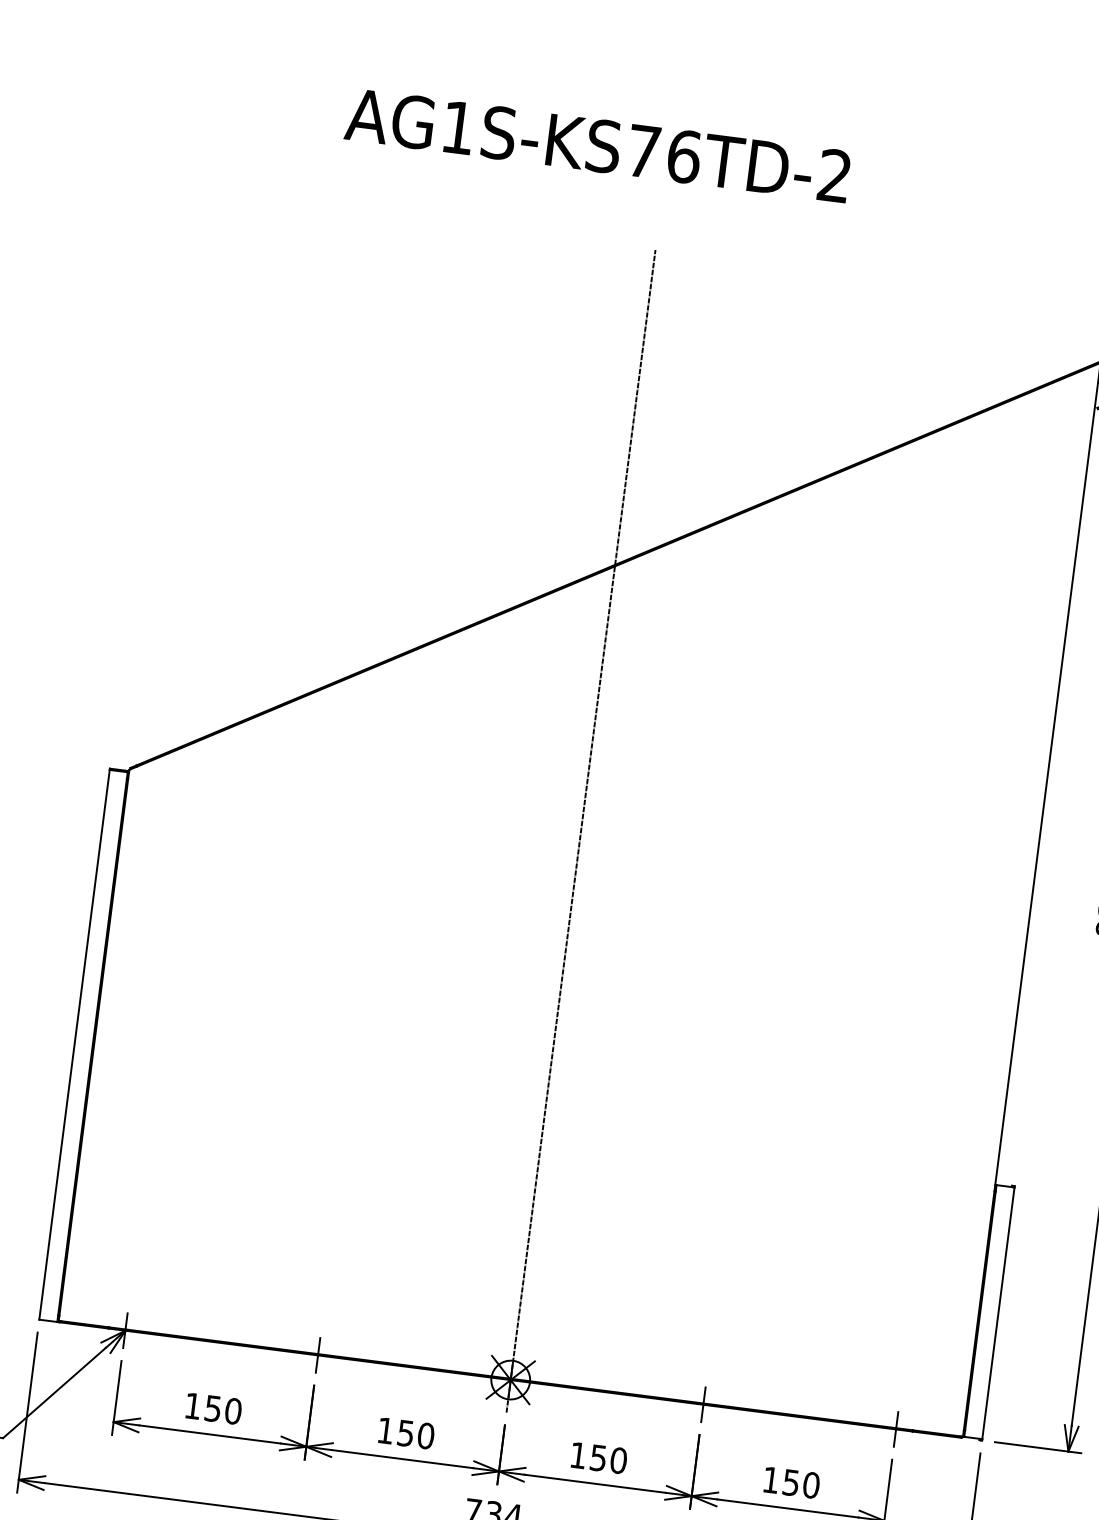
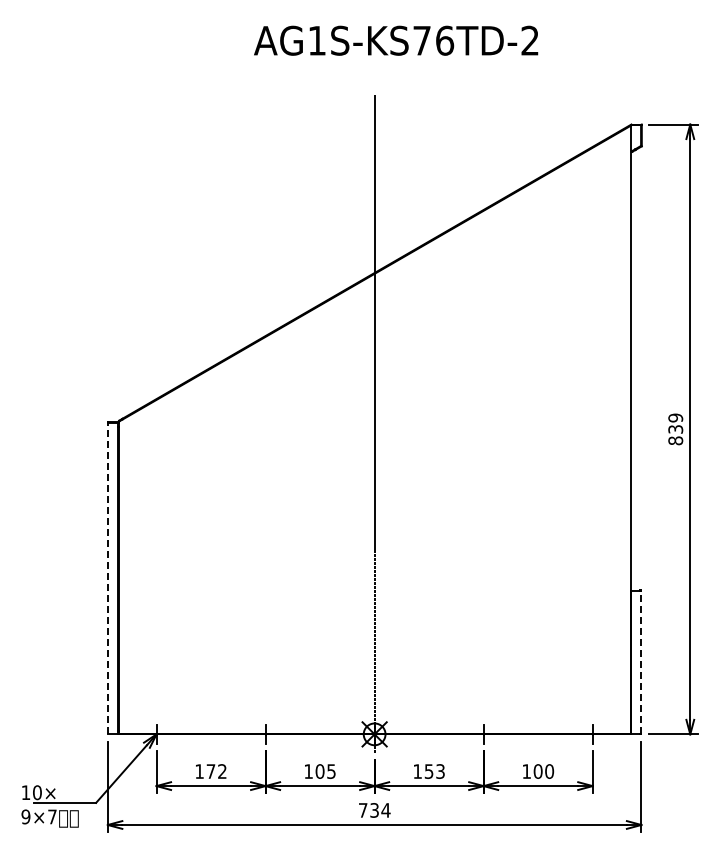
text: (598, 145) -> (396, 40), moved
line: (74, 1044) -> (107, 578), solid -> dashed
line: (998, 1311) -> (641, 661), solid -> dashed
text: (222, 1409) -> (216, 771), 150 -> 172
text: (415, 1434) -> (325, 771), 150 -> 105
text: (618, 1460) -> (440, 771), 150 -> 153
text: (790, 1482) -> (537, 771), 150 -> 100

